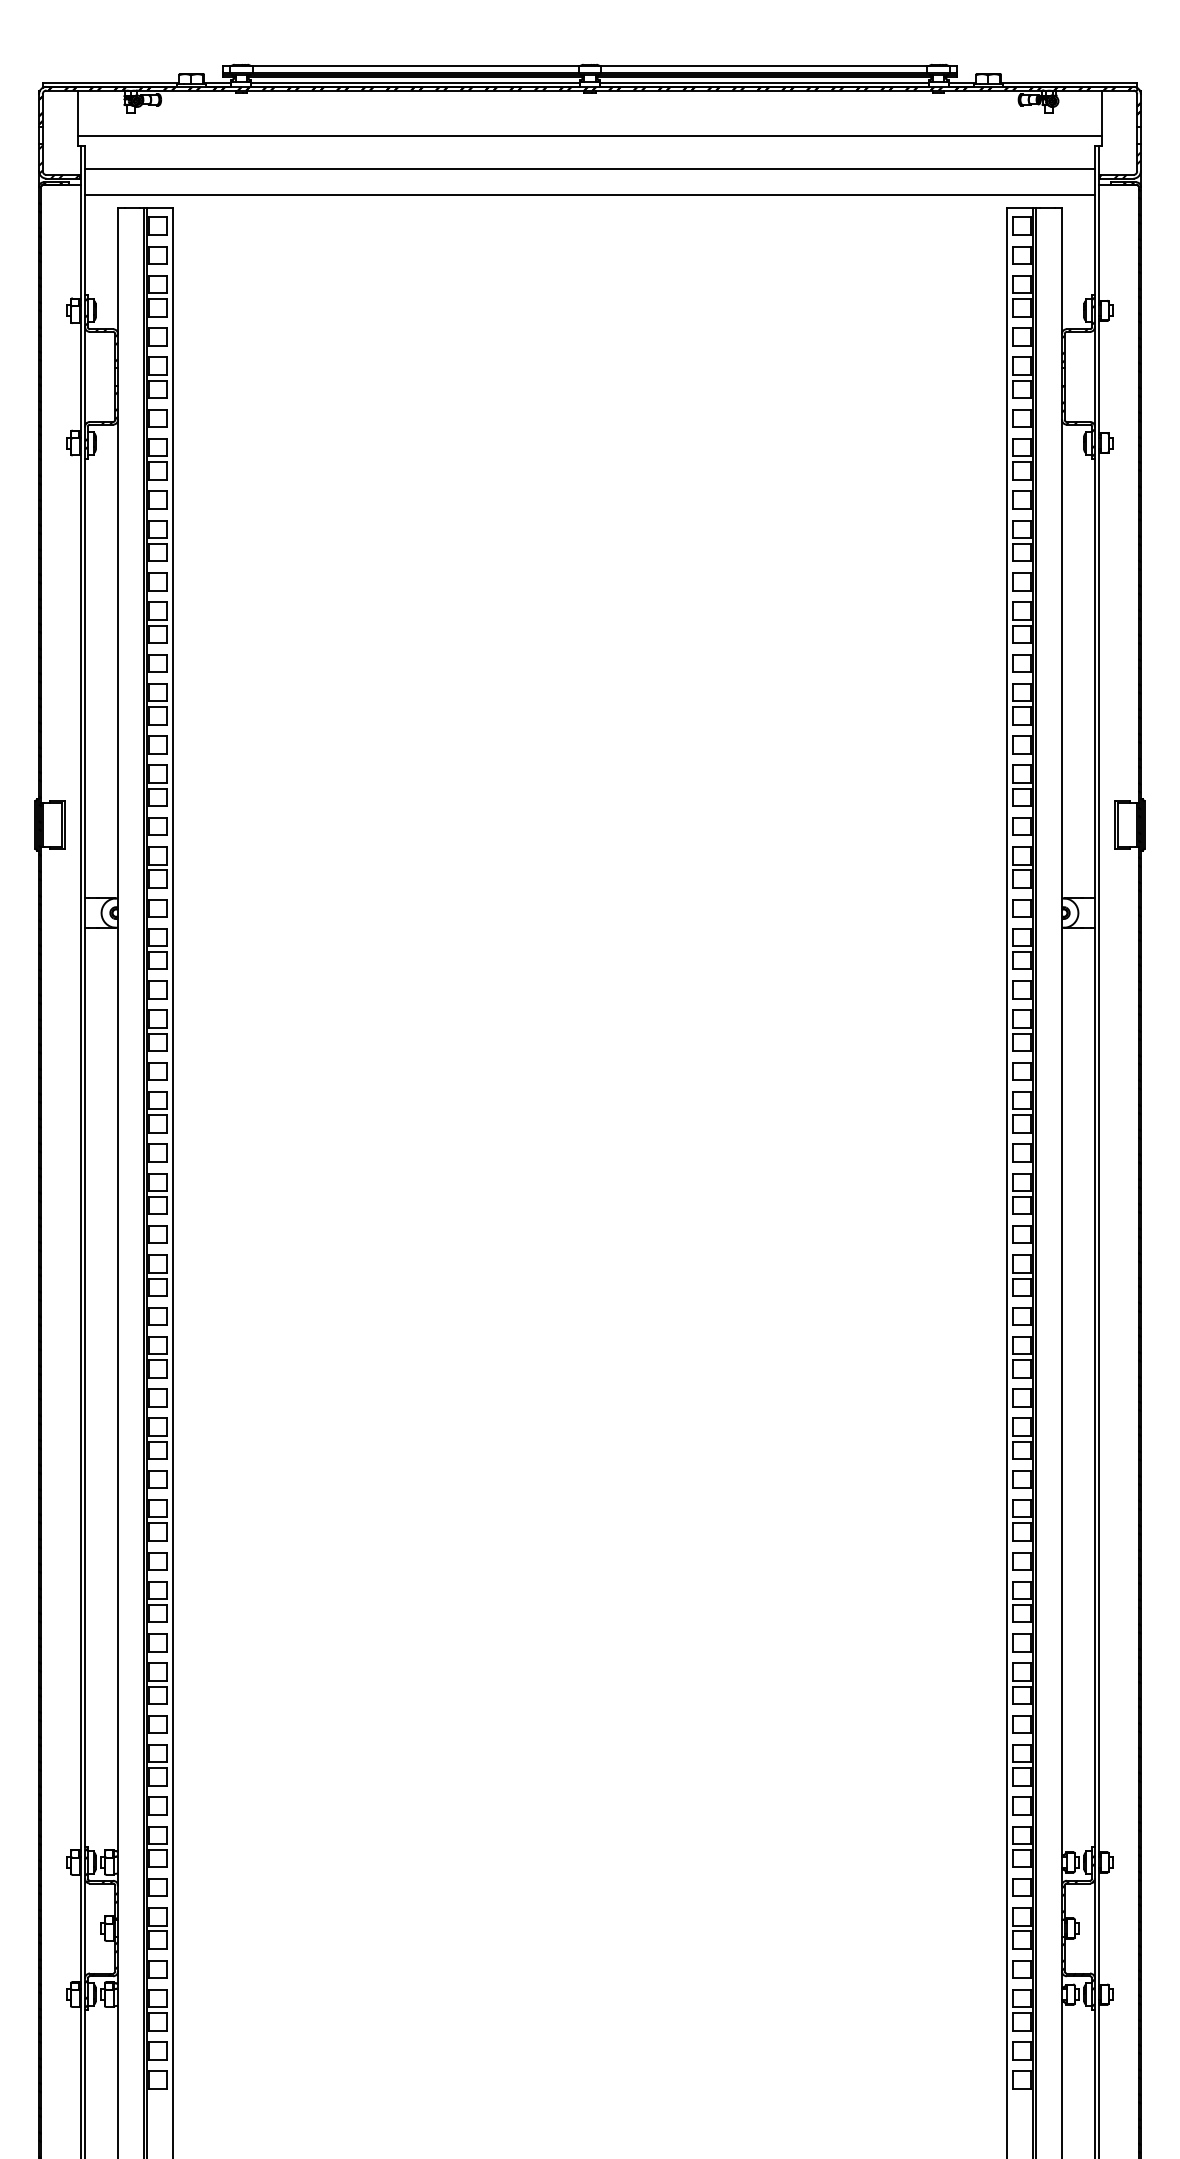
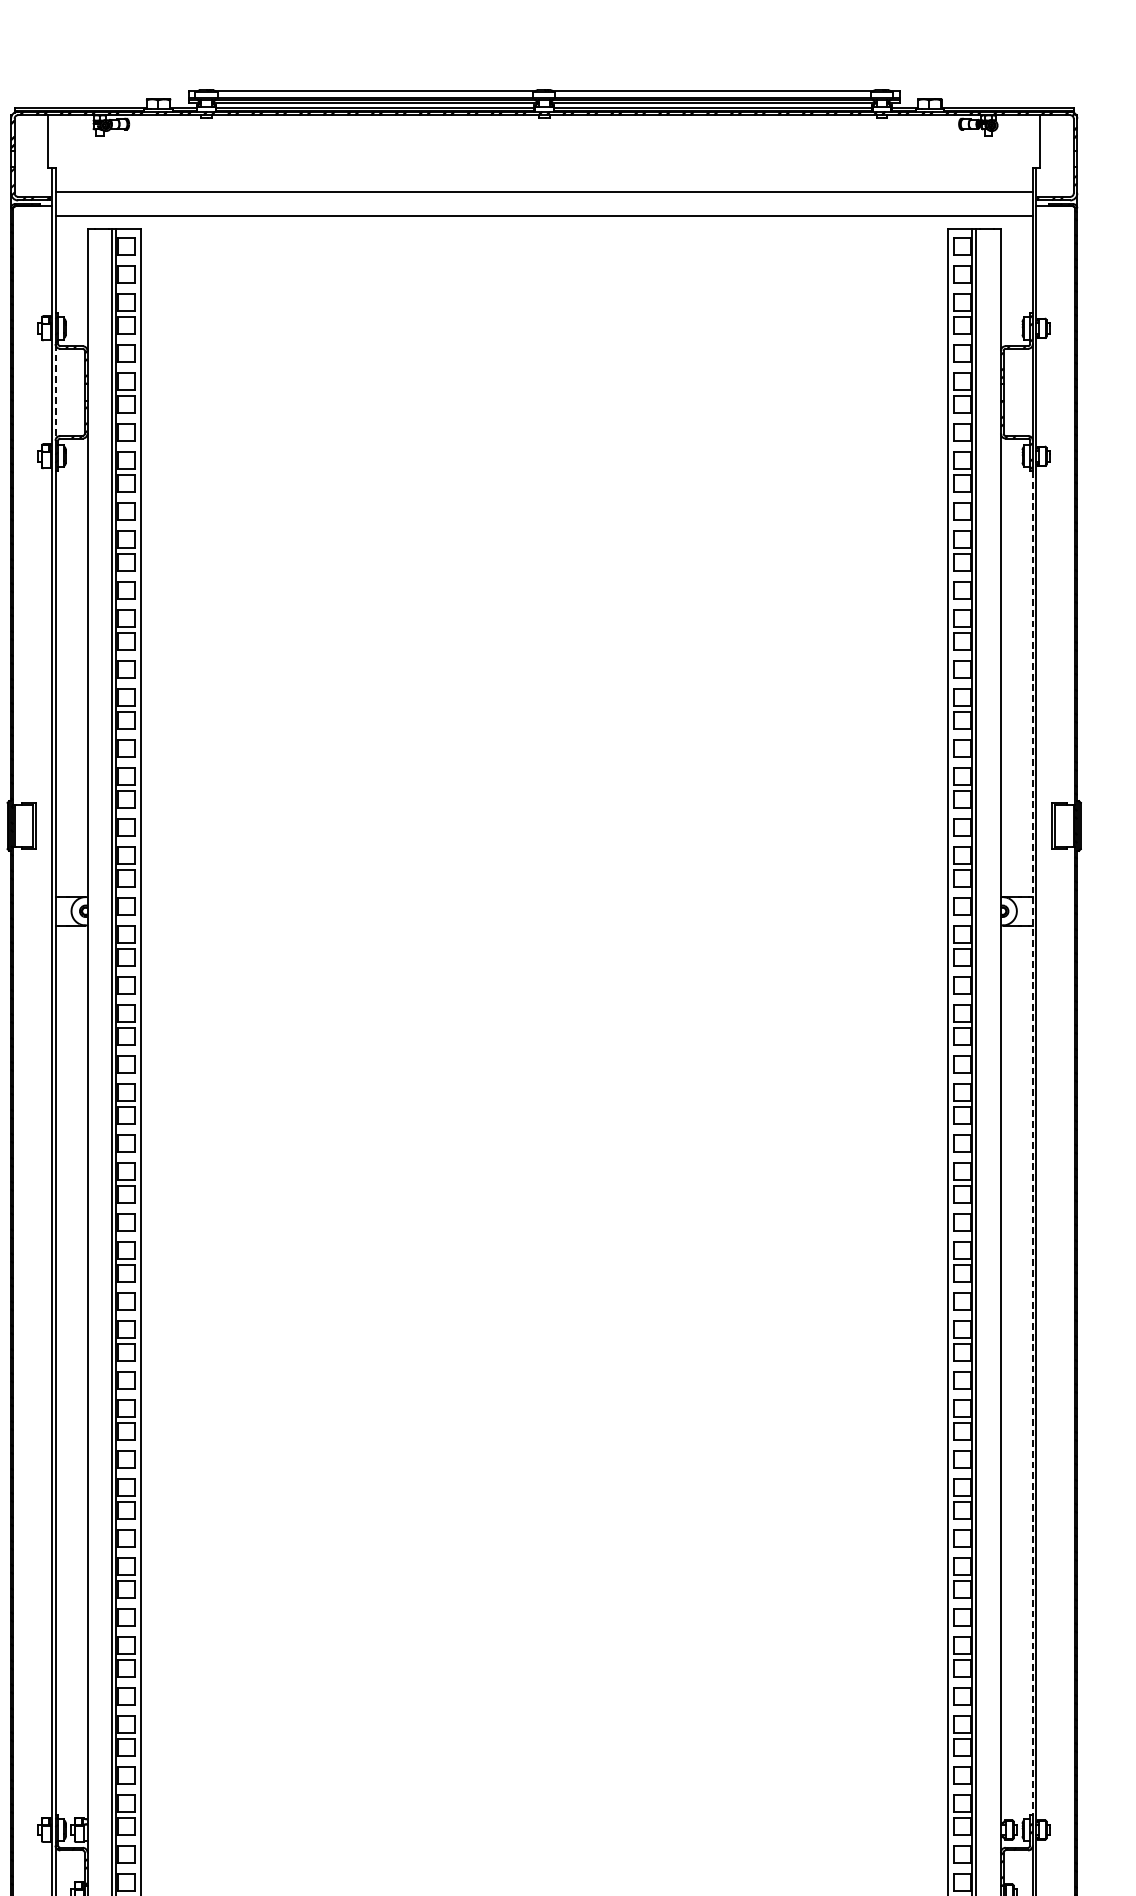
line: (589, 136) -> (543, 159), removed
line: (85, 376) -> (55, 391), solid -> dashed
line: (1094, 1153) -> (1032, 1143), solid -> dashed

